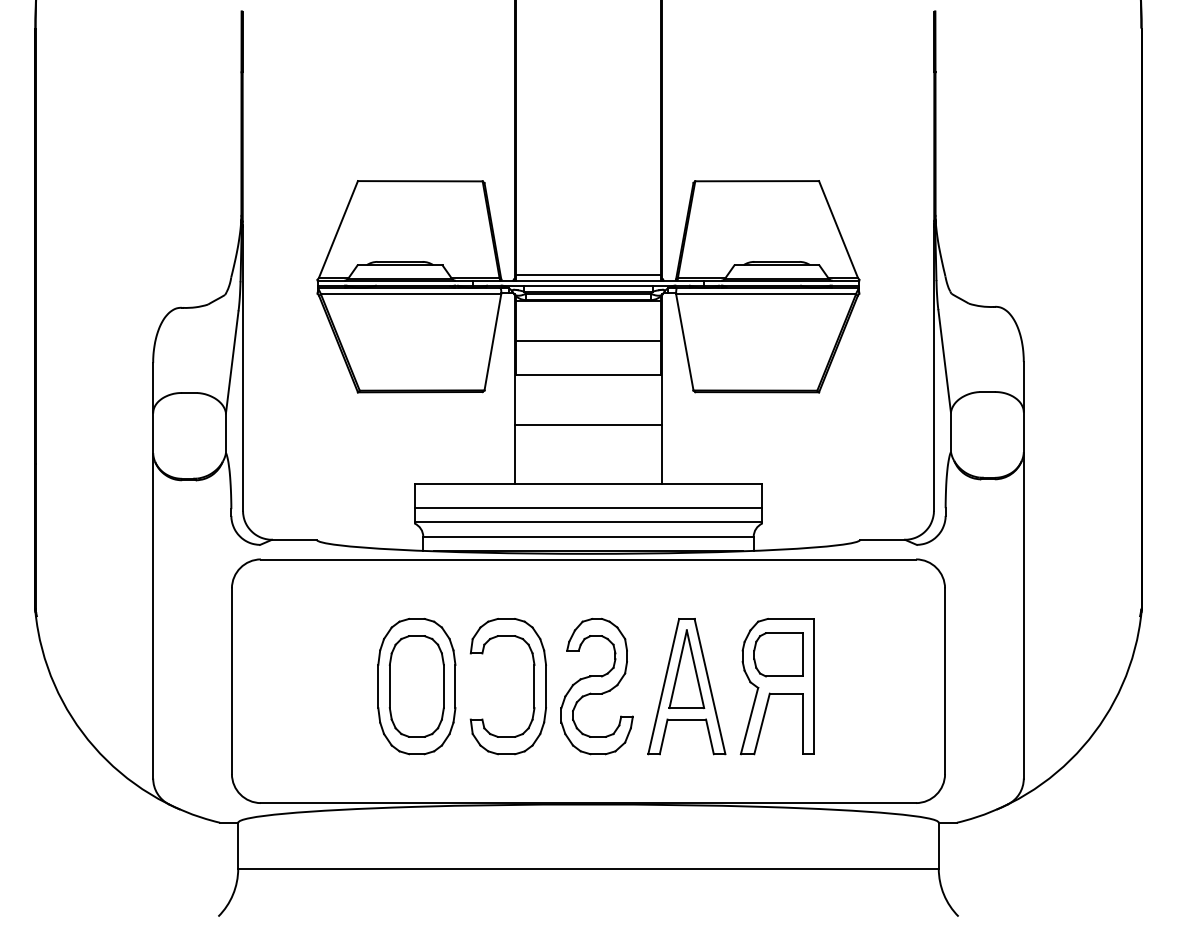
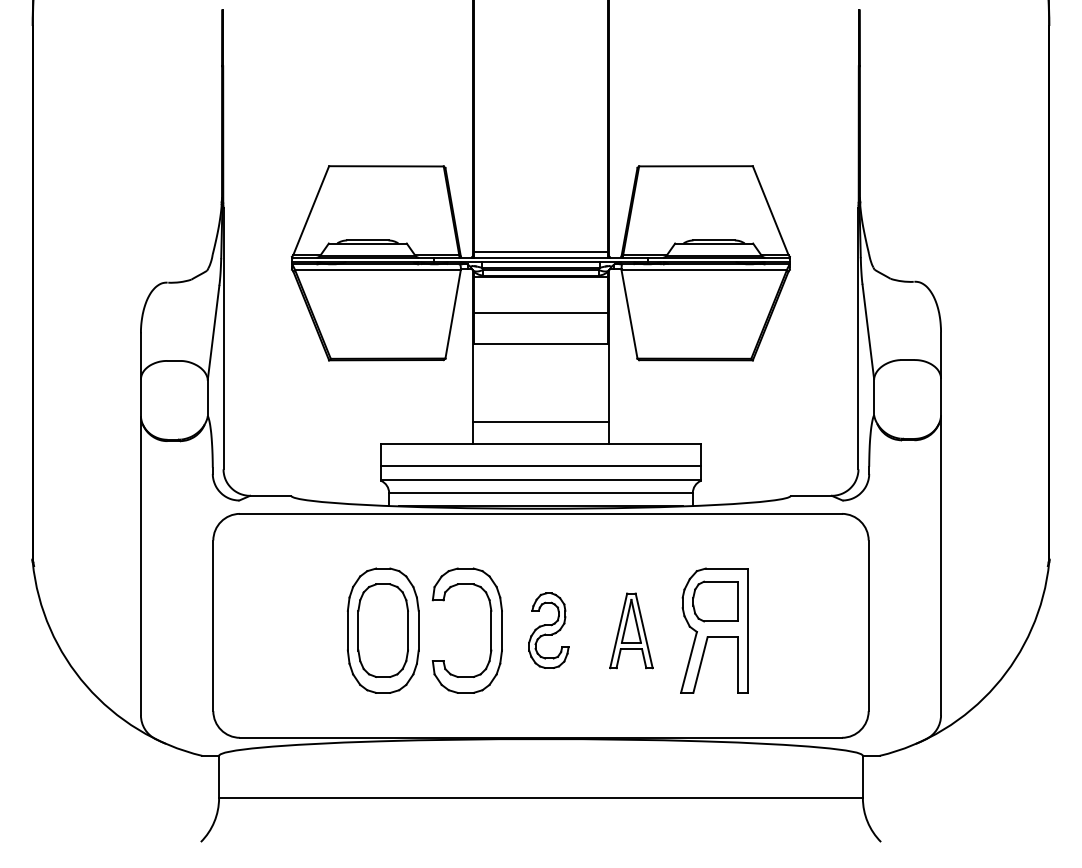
line: (588, 424) -> (541, 421), moved
part: (596, 686) -> (548, 630), size x0.6
part: (686, 686) -> (631, 630), size x0.6

